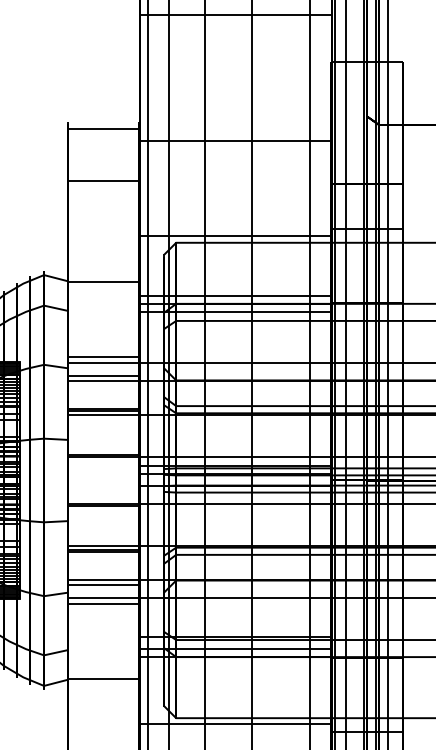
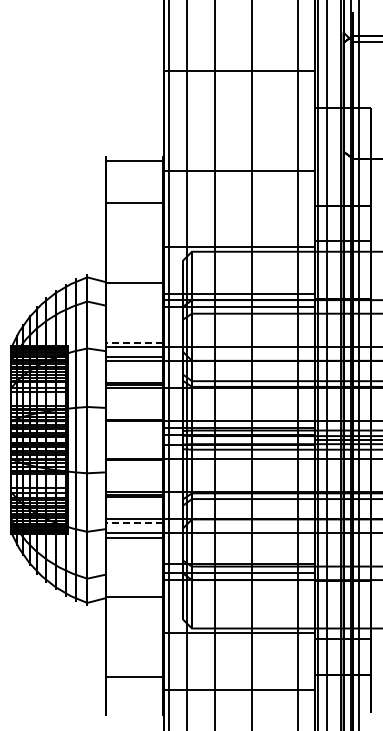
line: (102, 357) -> (133, 342), solid -> dashed
line: (102, 585) -> (133, 523), solid -> dashed

